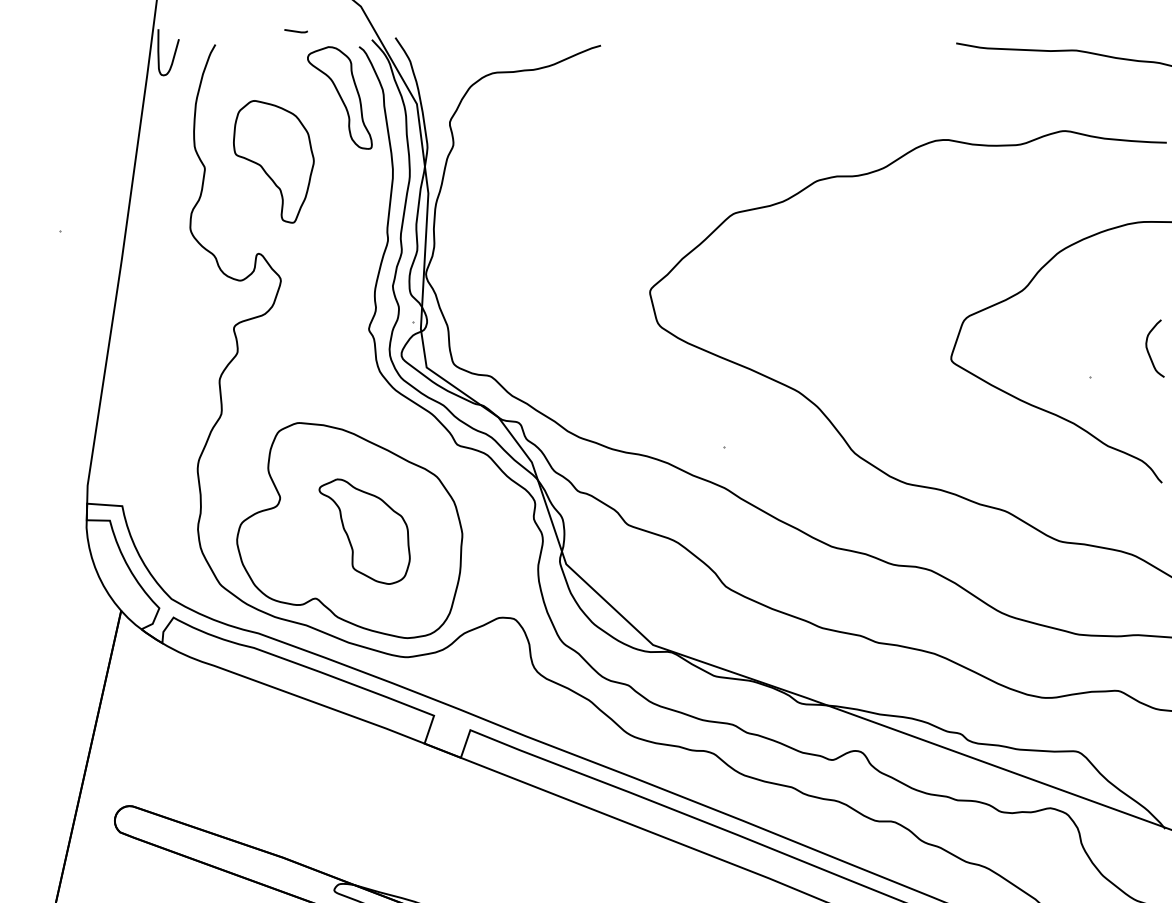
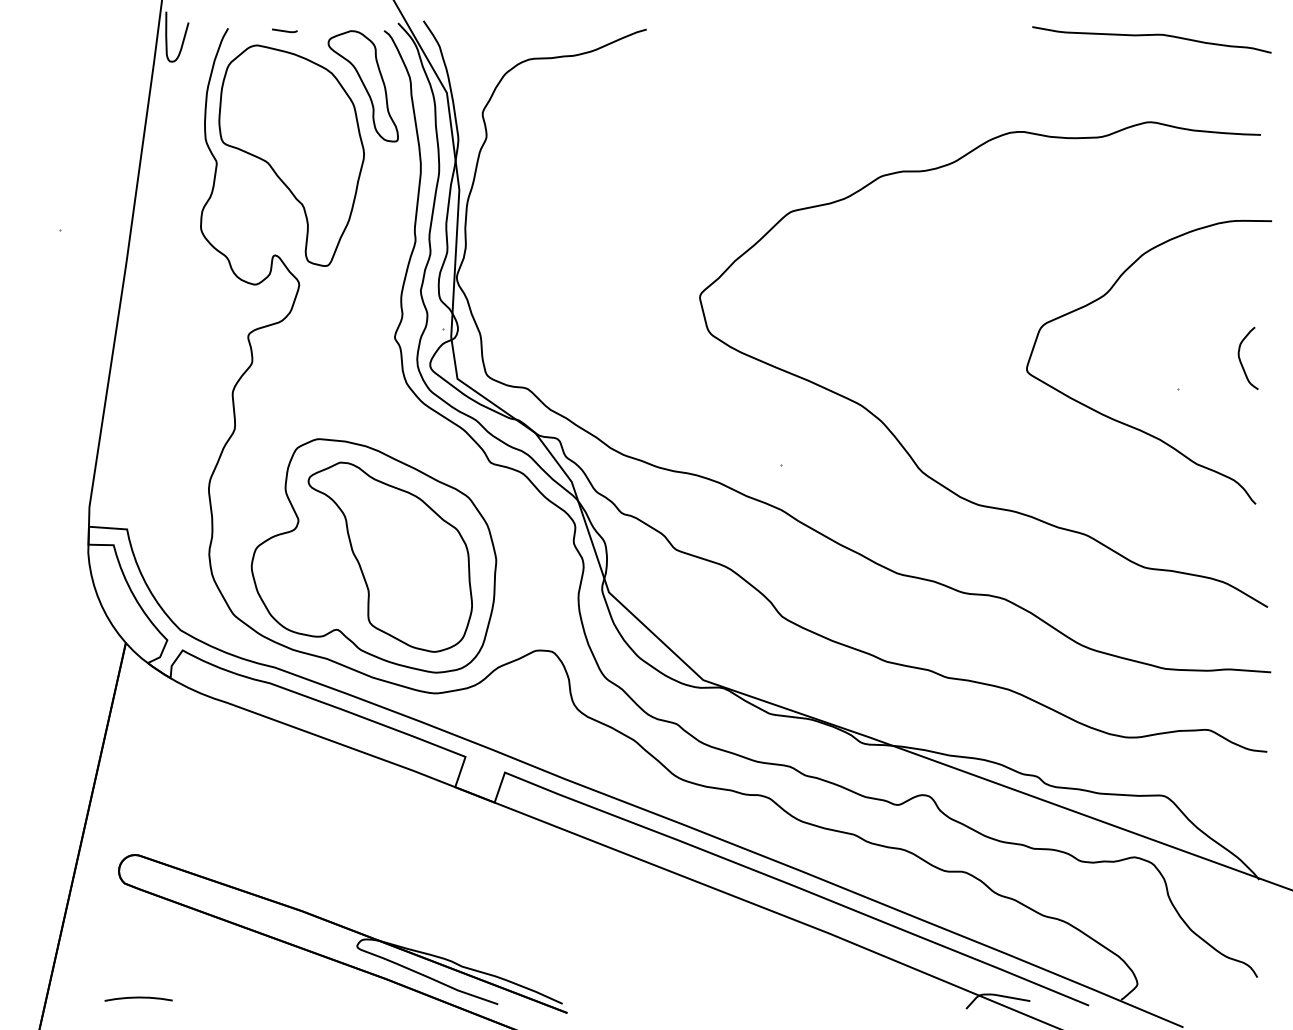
line: (295, 30) -> (284, 30), moved
part: (273, 161) -> (291, 155), size x1.67
part: (364, 531) -> (389, 556), size x1.67

